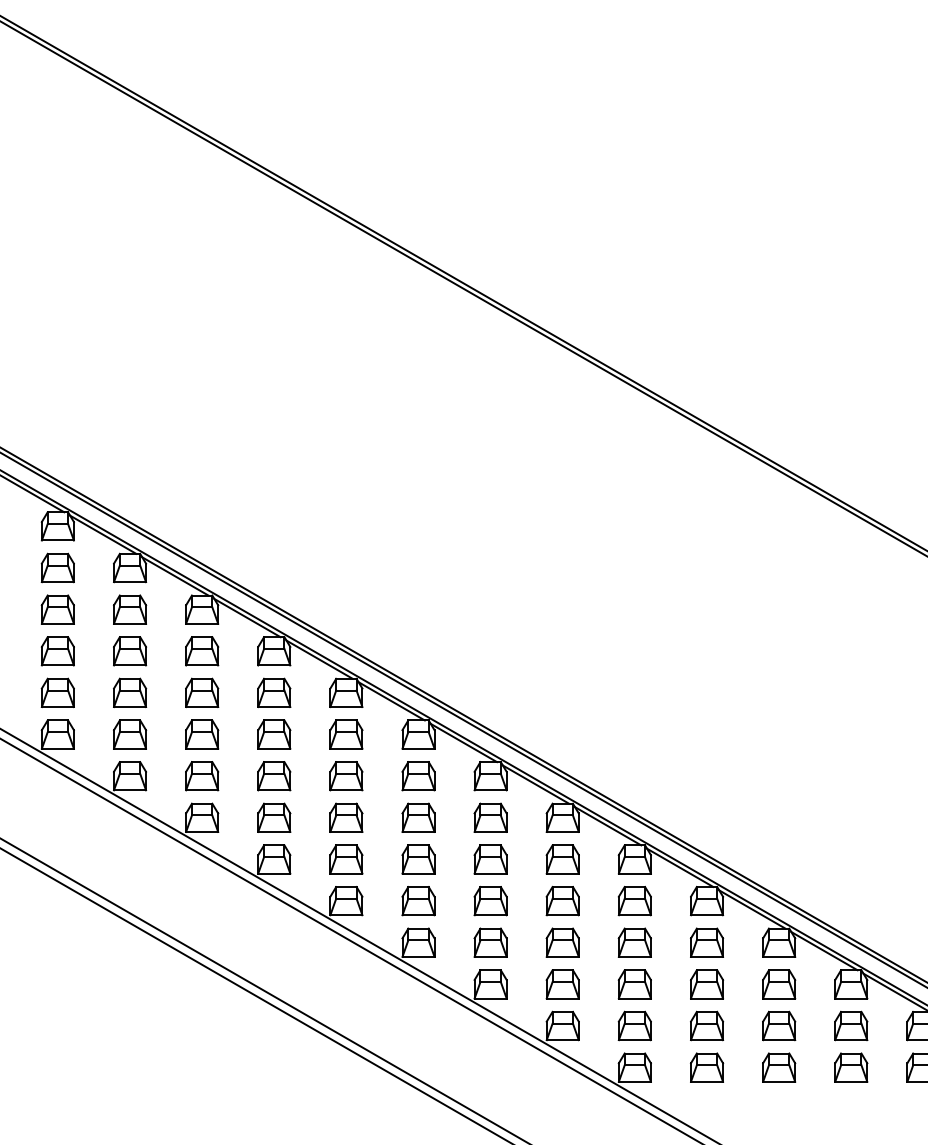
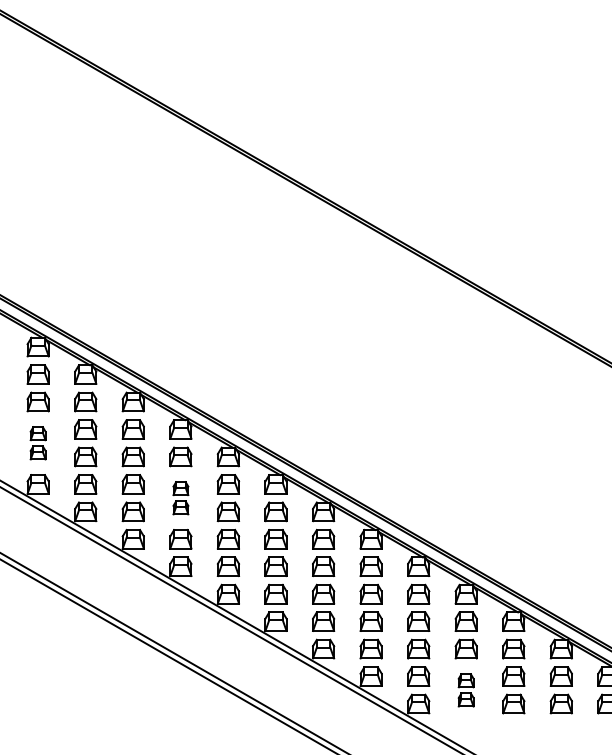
part: (56, 672) -> (37, 443), size x0.7
part: (273, 755) -> (180, 498), size x0.7
part: (705, 1047) -> (465, 690), size x0.7

